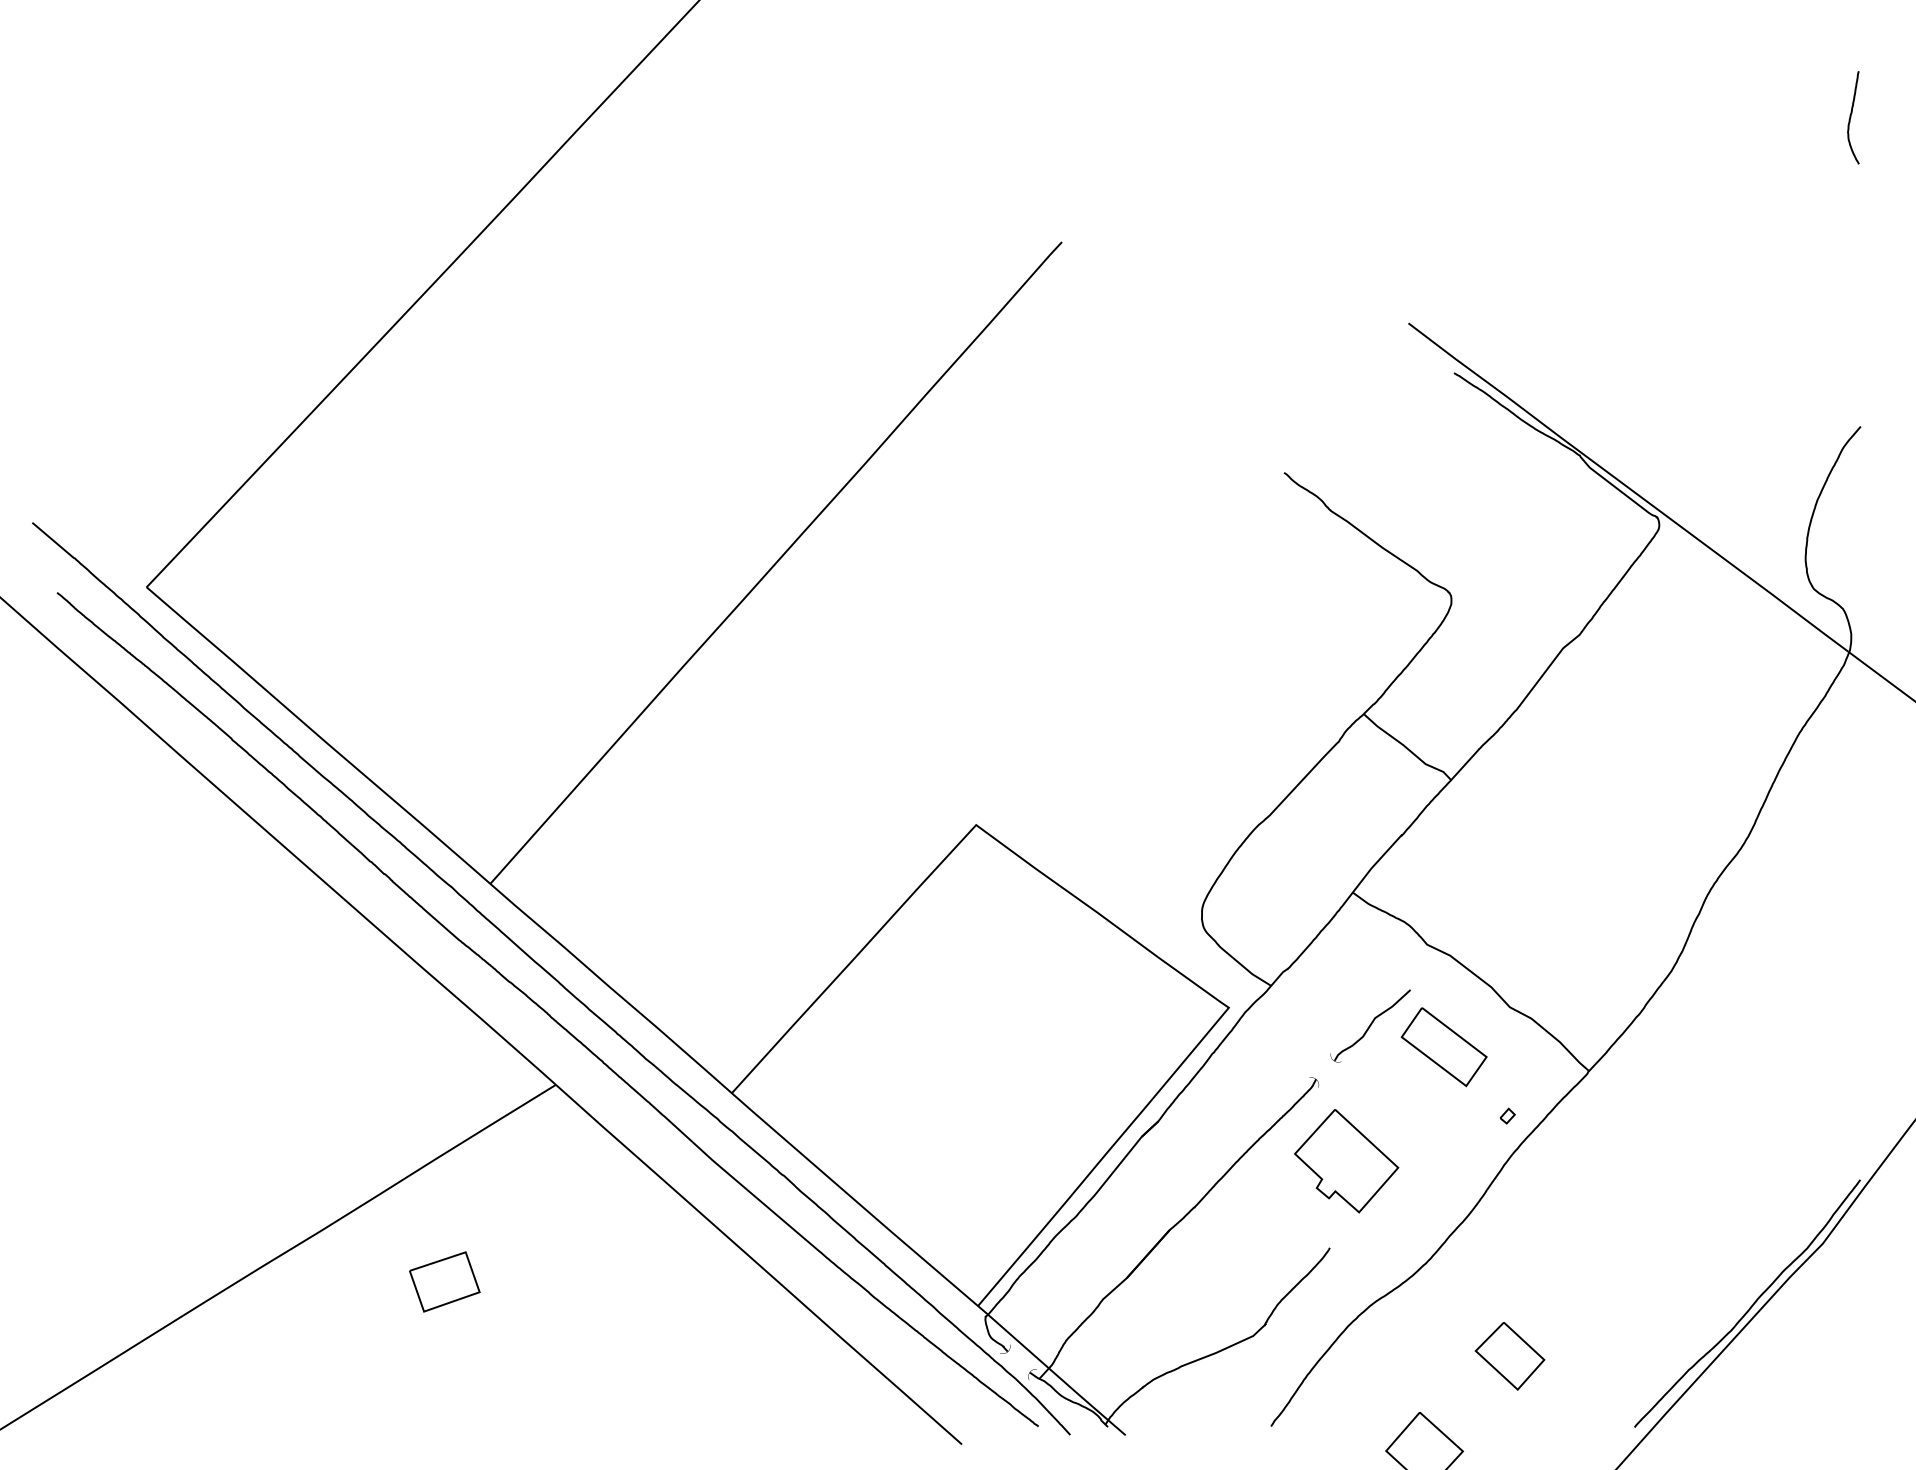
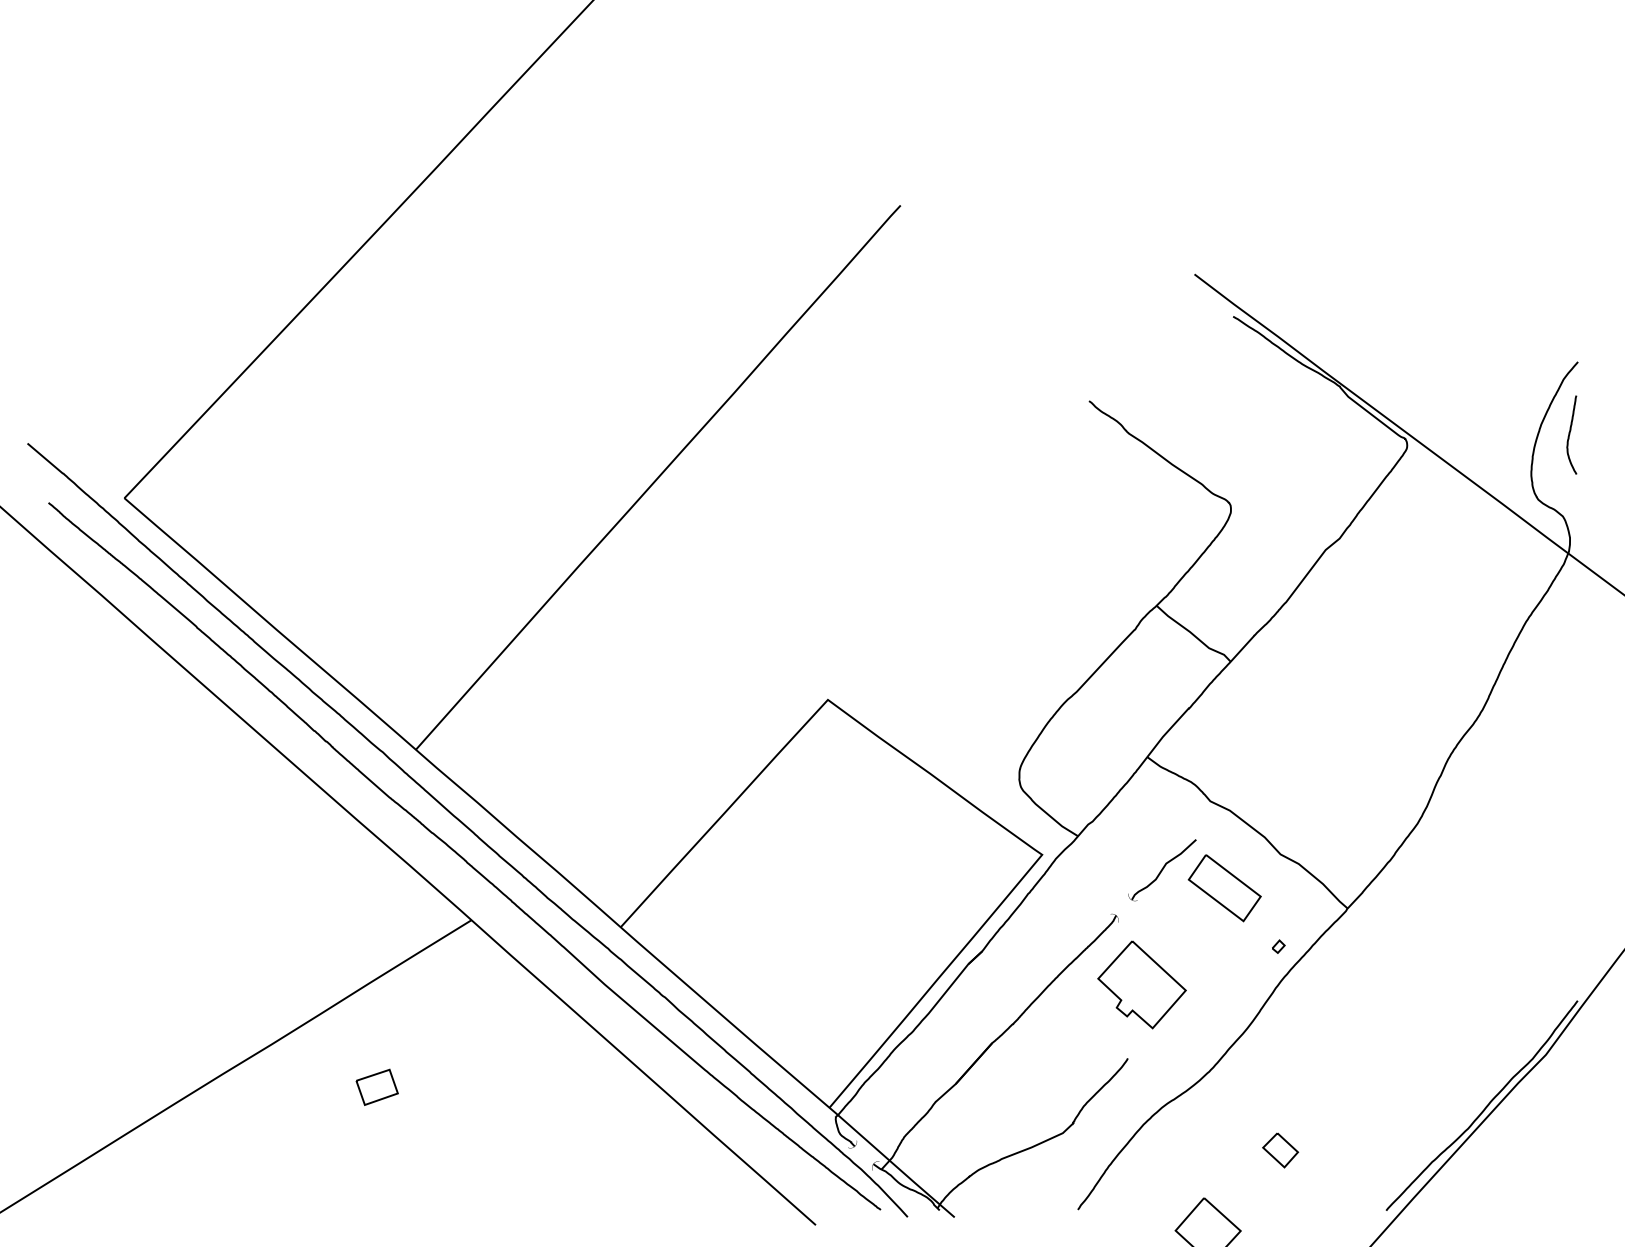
curve: (1851, 117) -> (1570, 434), moved
part: (443, 1282) -> (376, 1087), size x0.7
part: (1509, 1356) -> (1280, 1150), size x0.6

